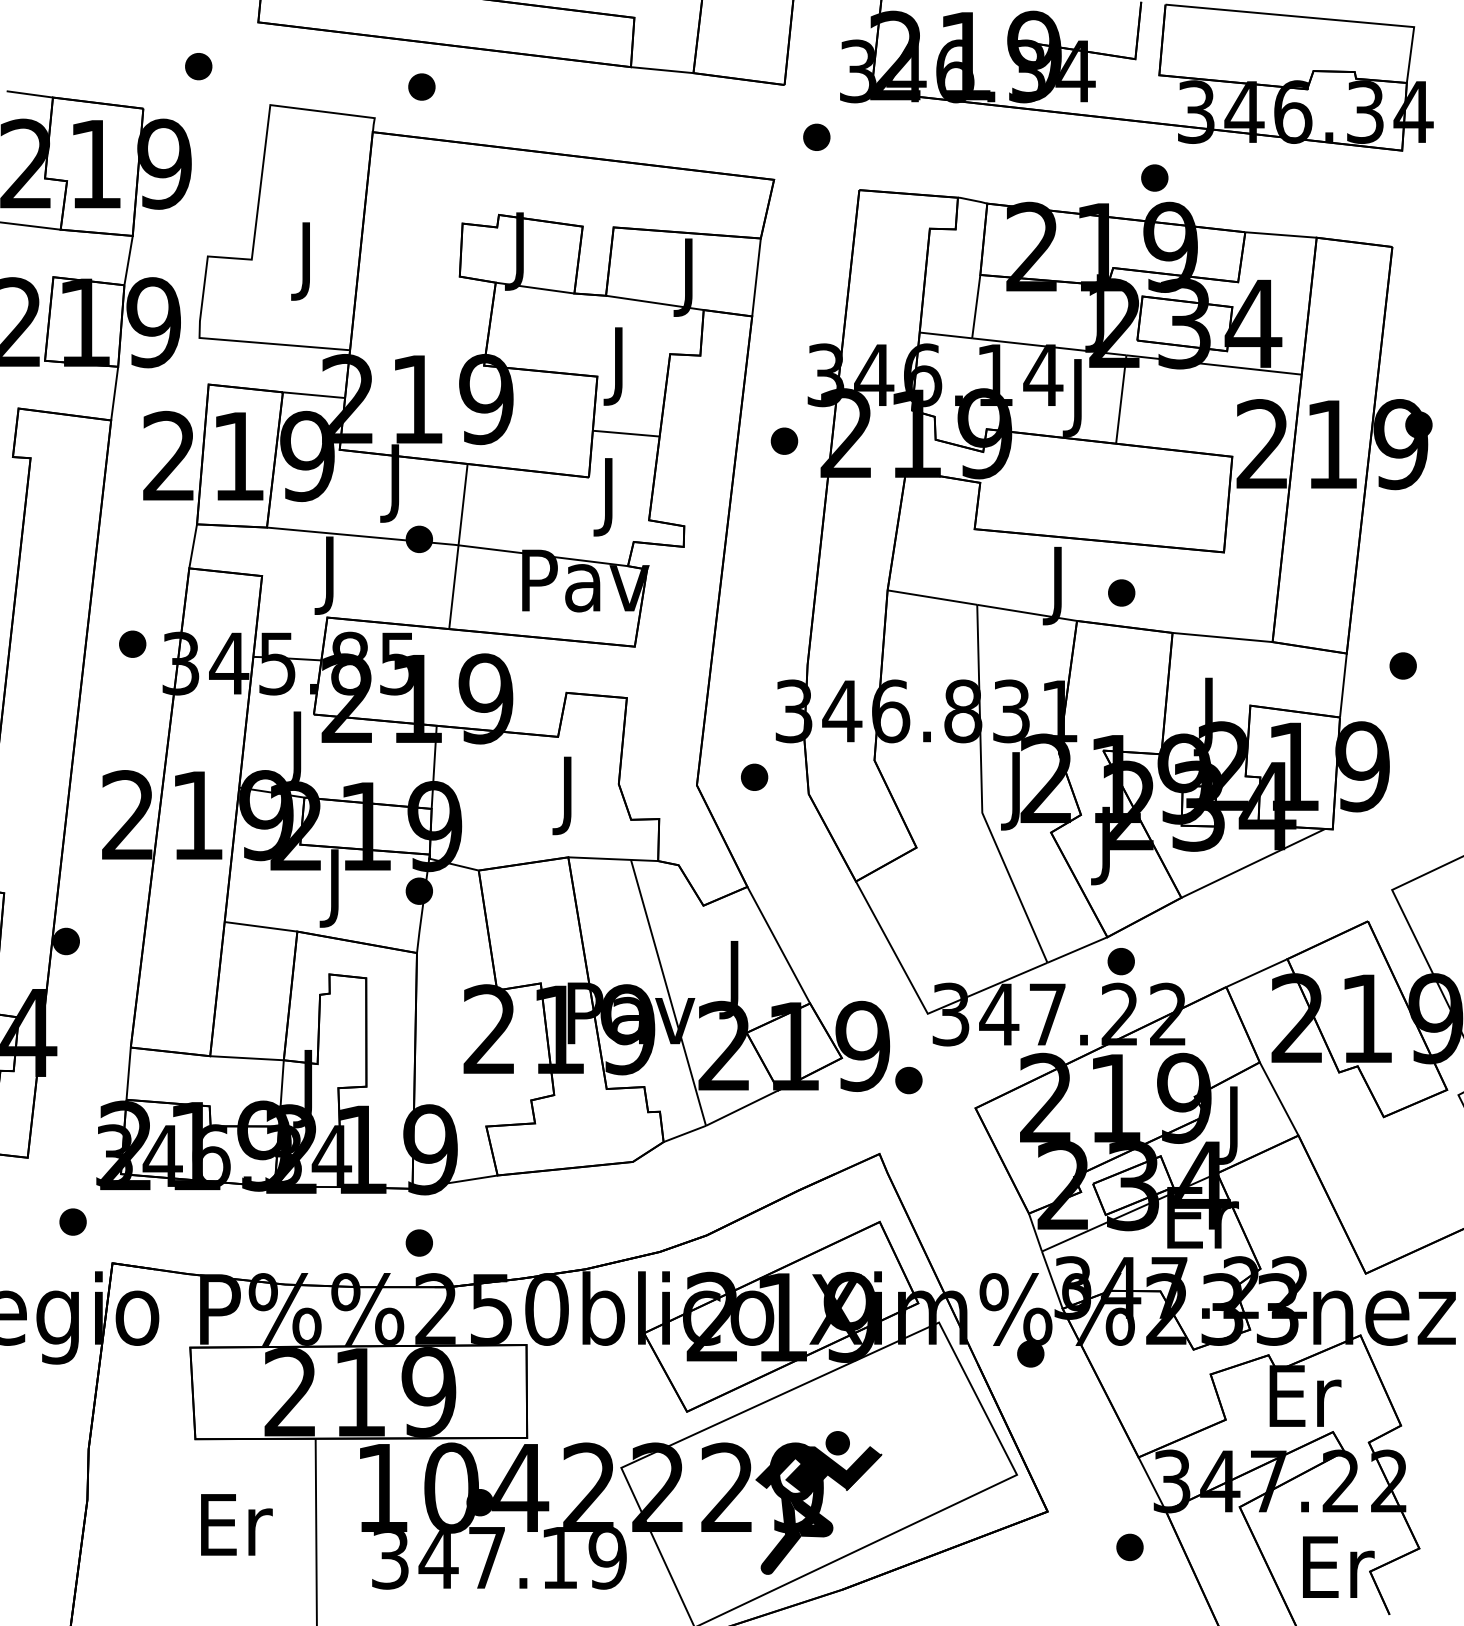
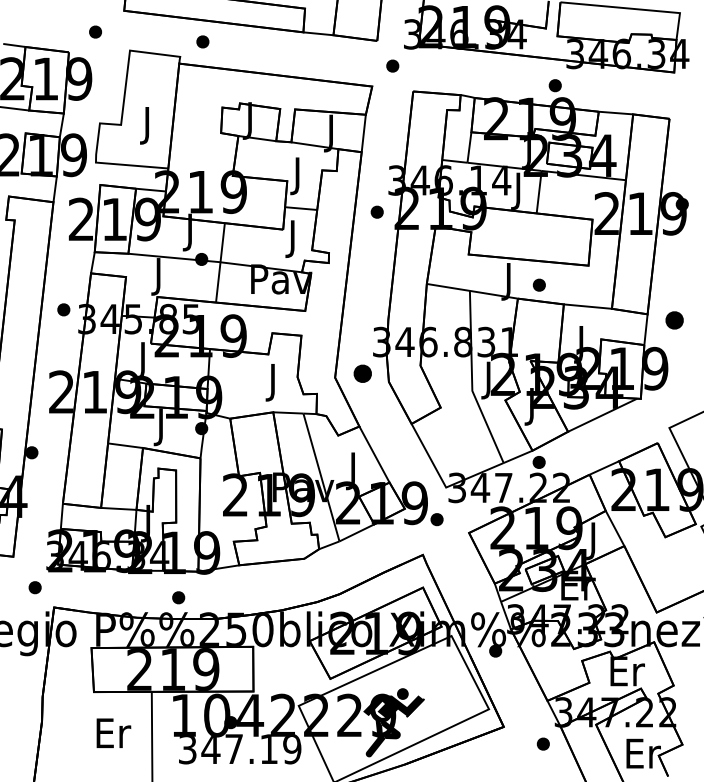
part: (1402, 664) -> (674, 319), size x1.4
part: (753, 776) -> (362, 373), size x1.4
part: (419, 1242) -> (178, 597), moved

